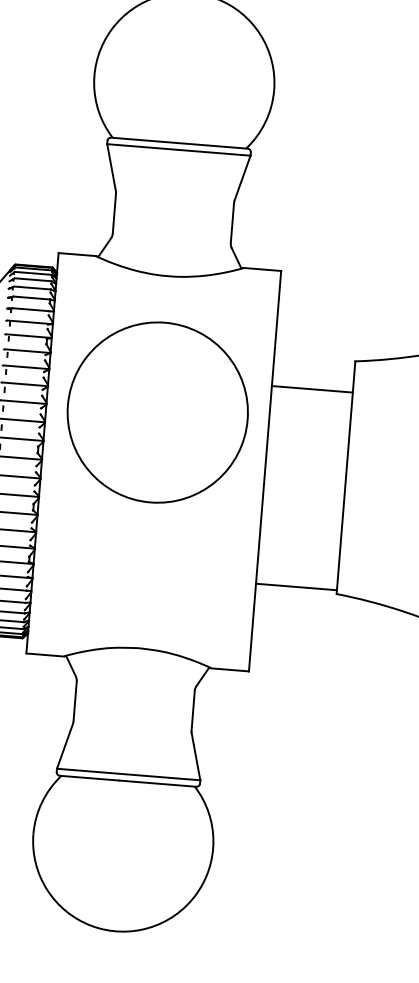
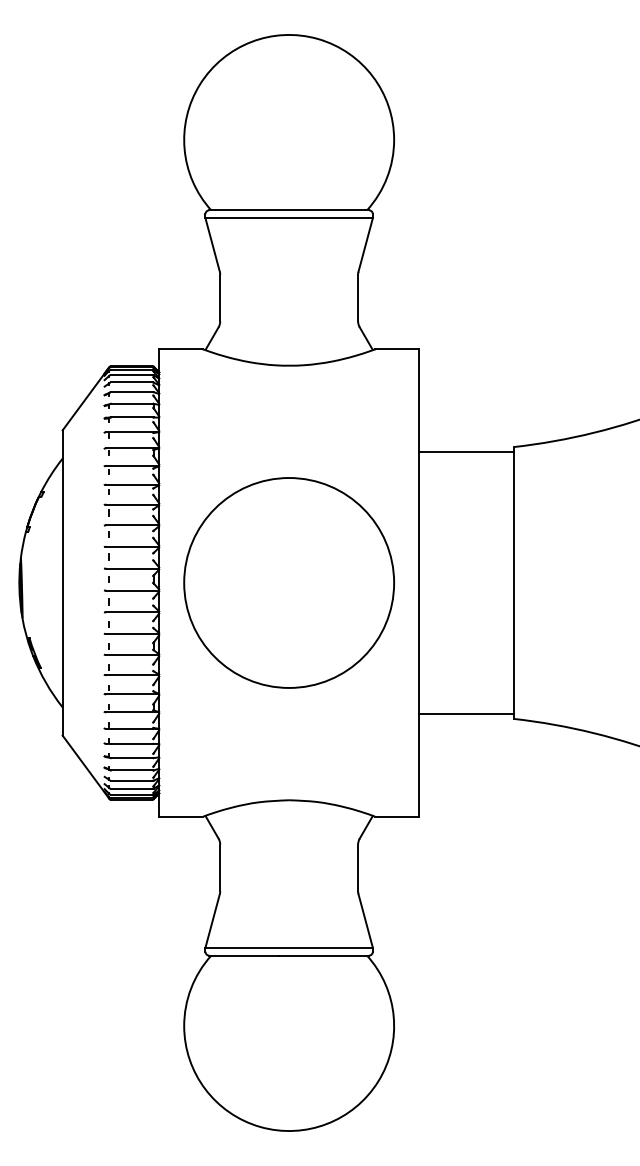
line: (312, 389) -> (466, 451), moved
circle: (157, 412) -> (288, 582), moved

